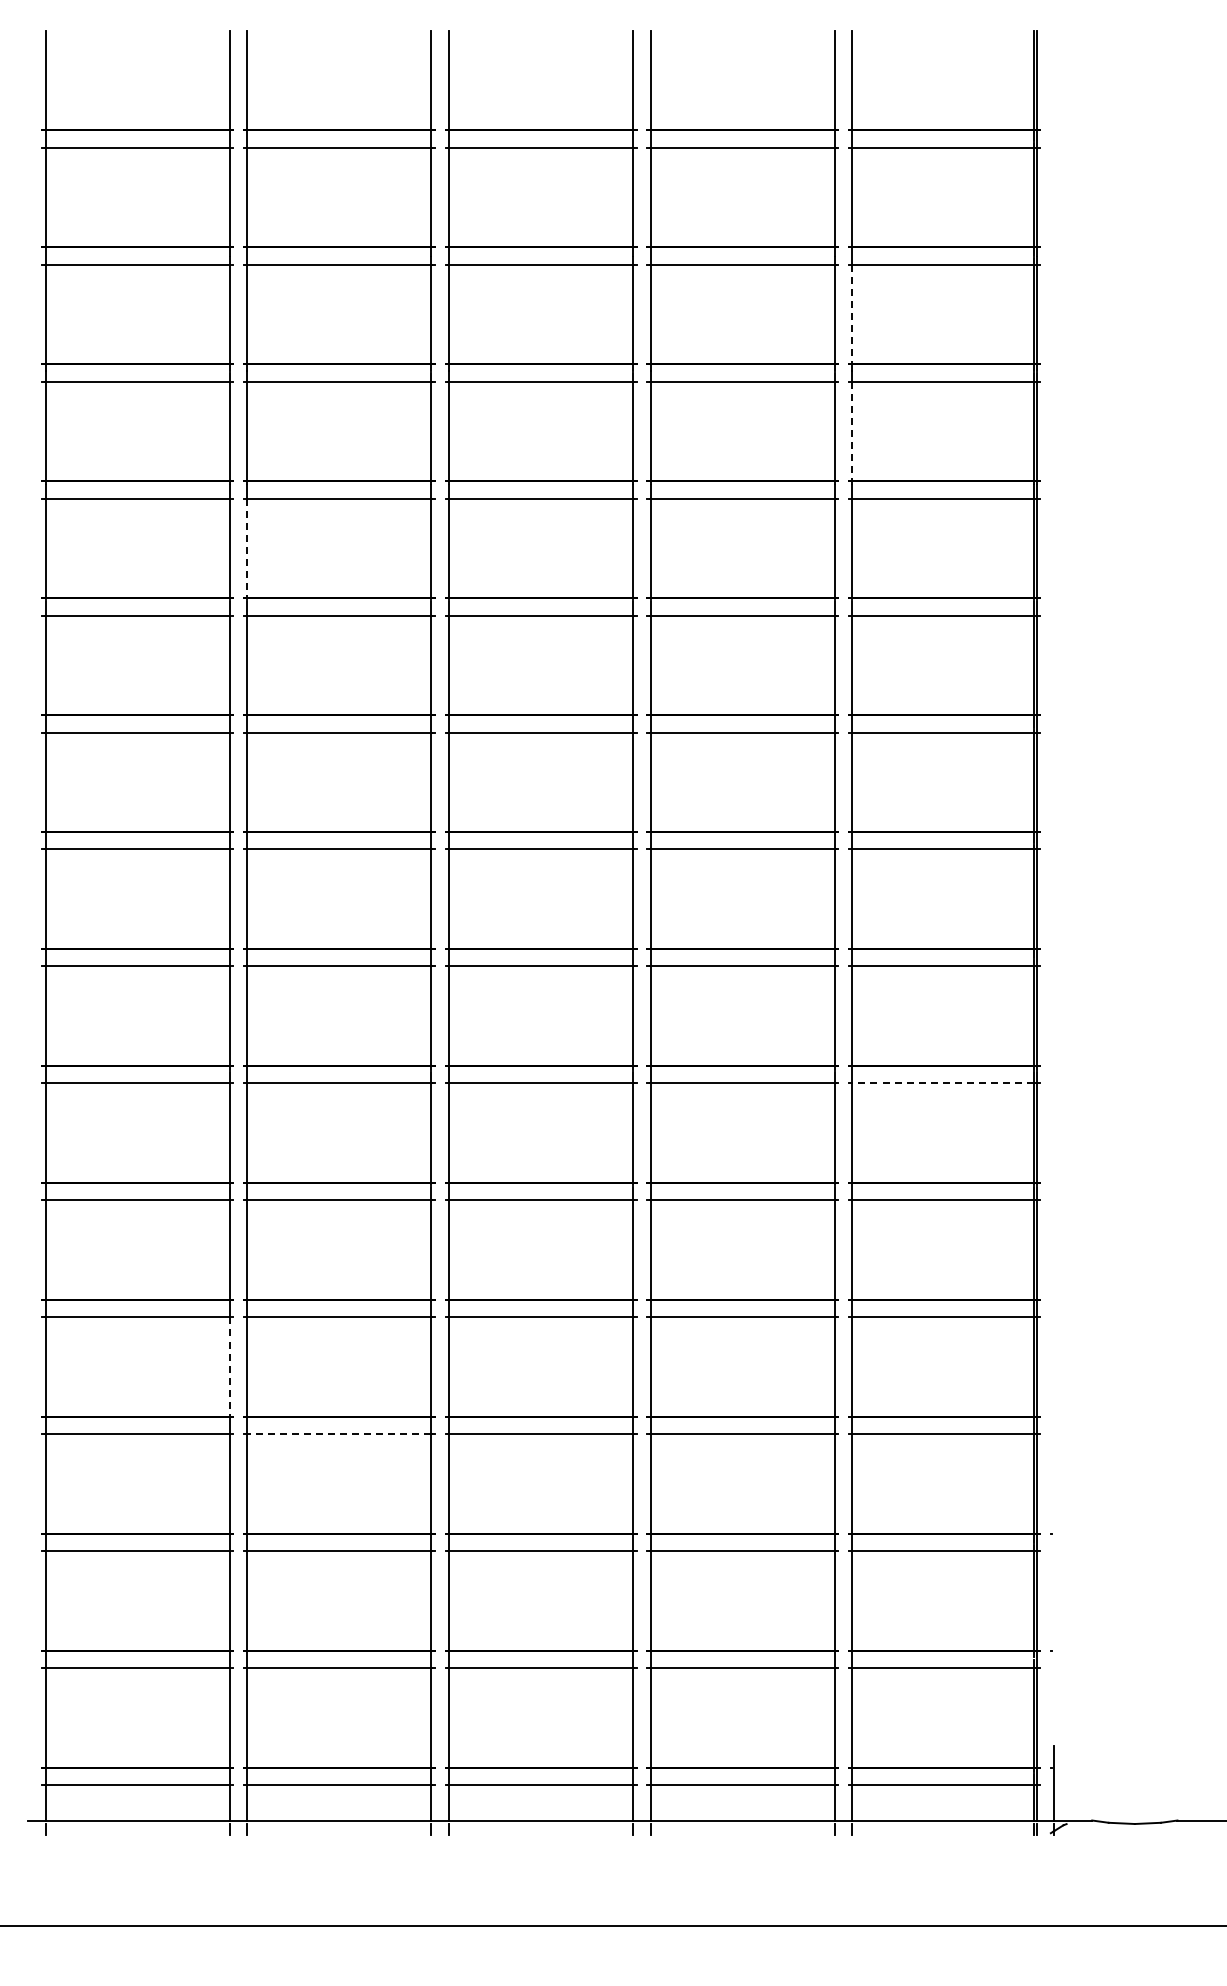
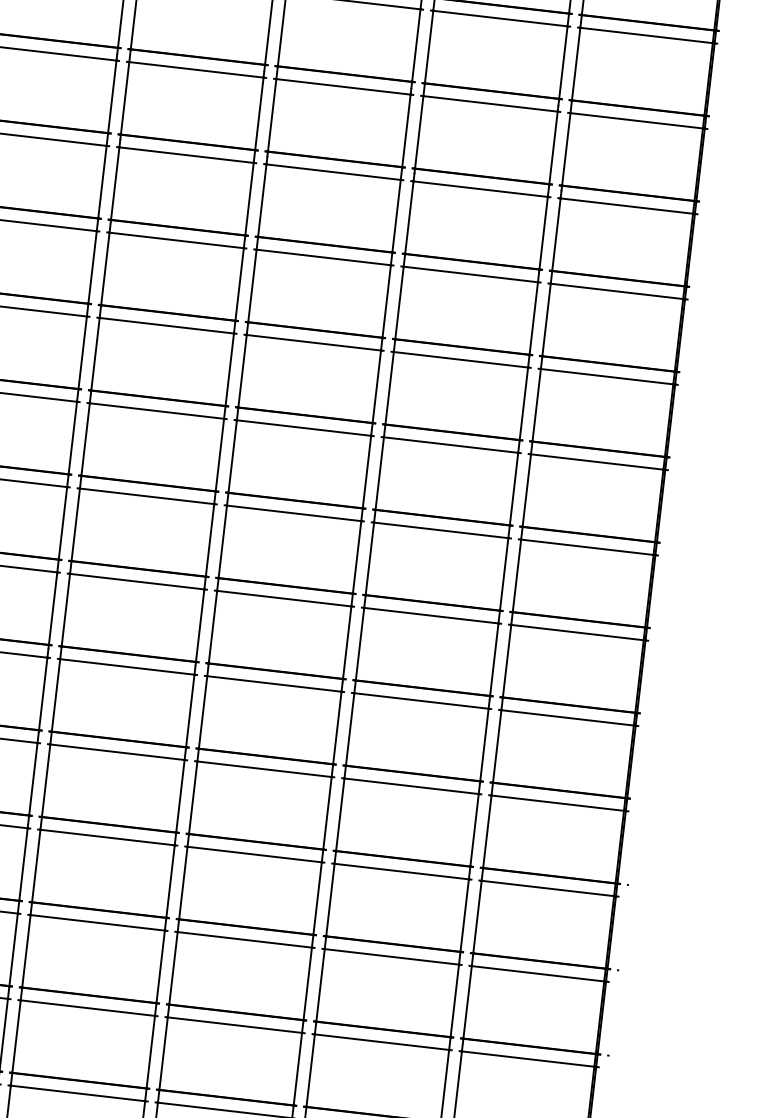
line: (852, 314) -> (566, 149), dashed -> solid
line: (852, 431) -> (556, 234), dashed -> solid
line: (247, 548) -> (105, 269), dashed -> solid
line: (943, 1083) -> (567, 717), dashed -> solid
line: (229, 1367) -> (23, 864), dashed -> solid
line: (338, 1434) -> (97, 922), dashed -> solid

